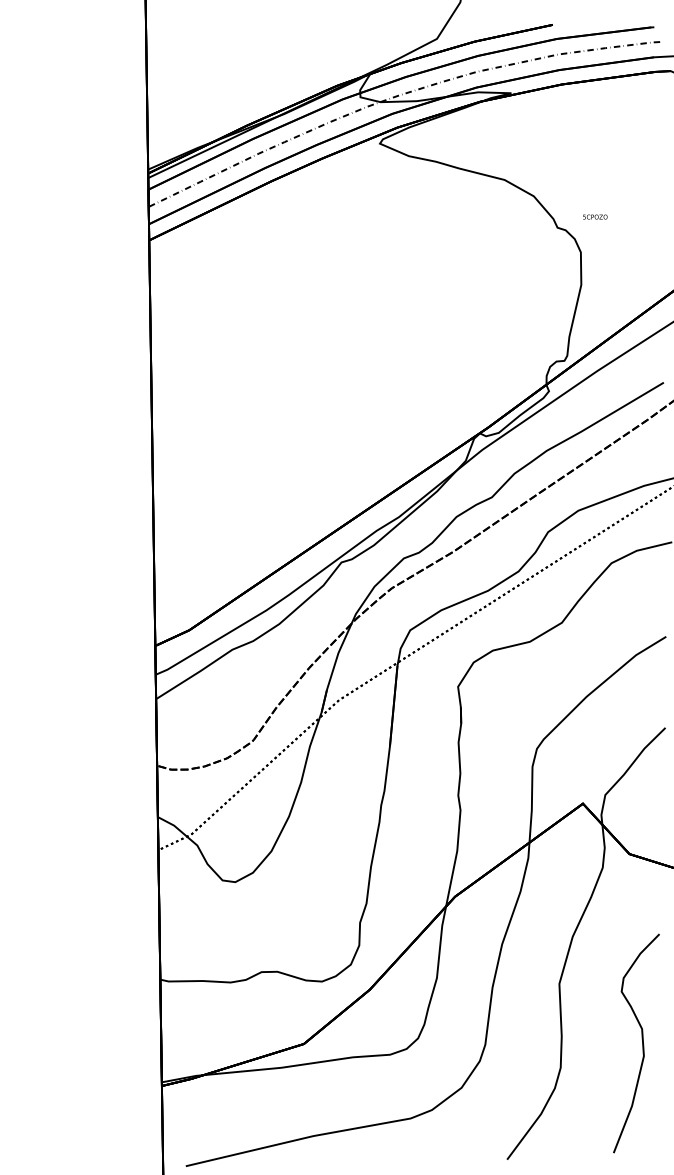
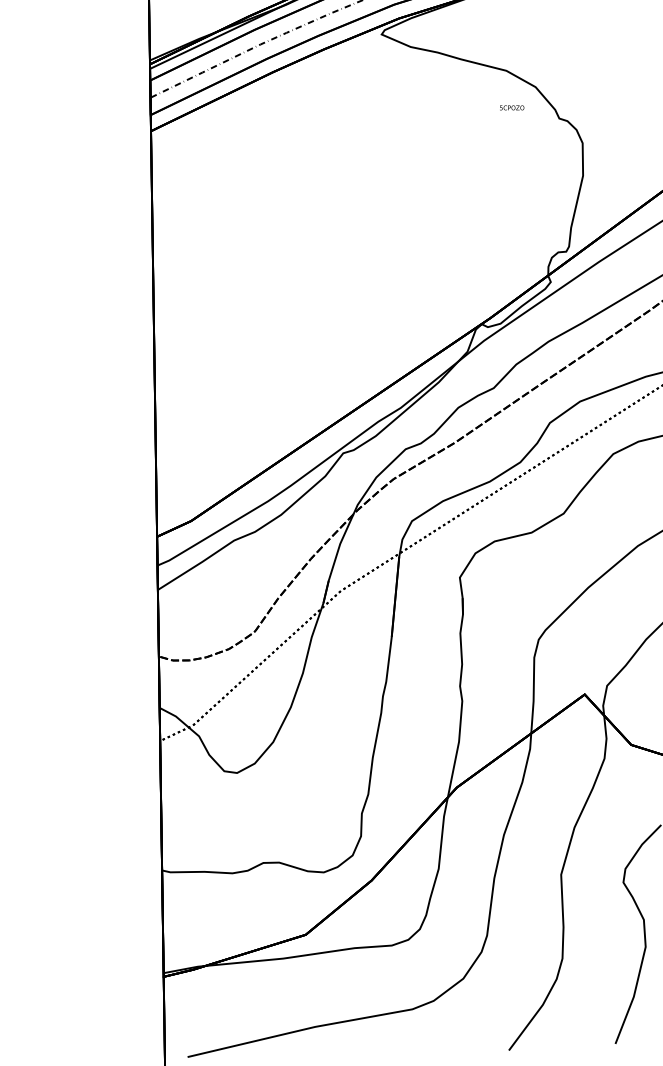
text: (595, 216) -> (512, 107), moved

